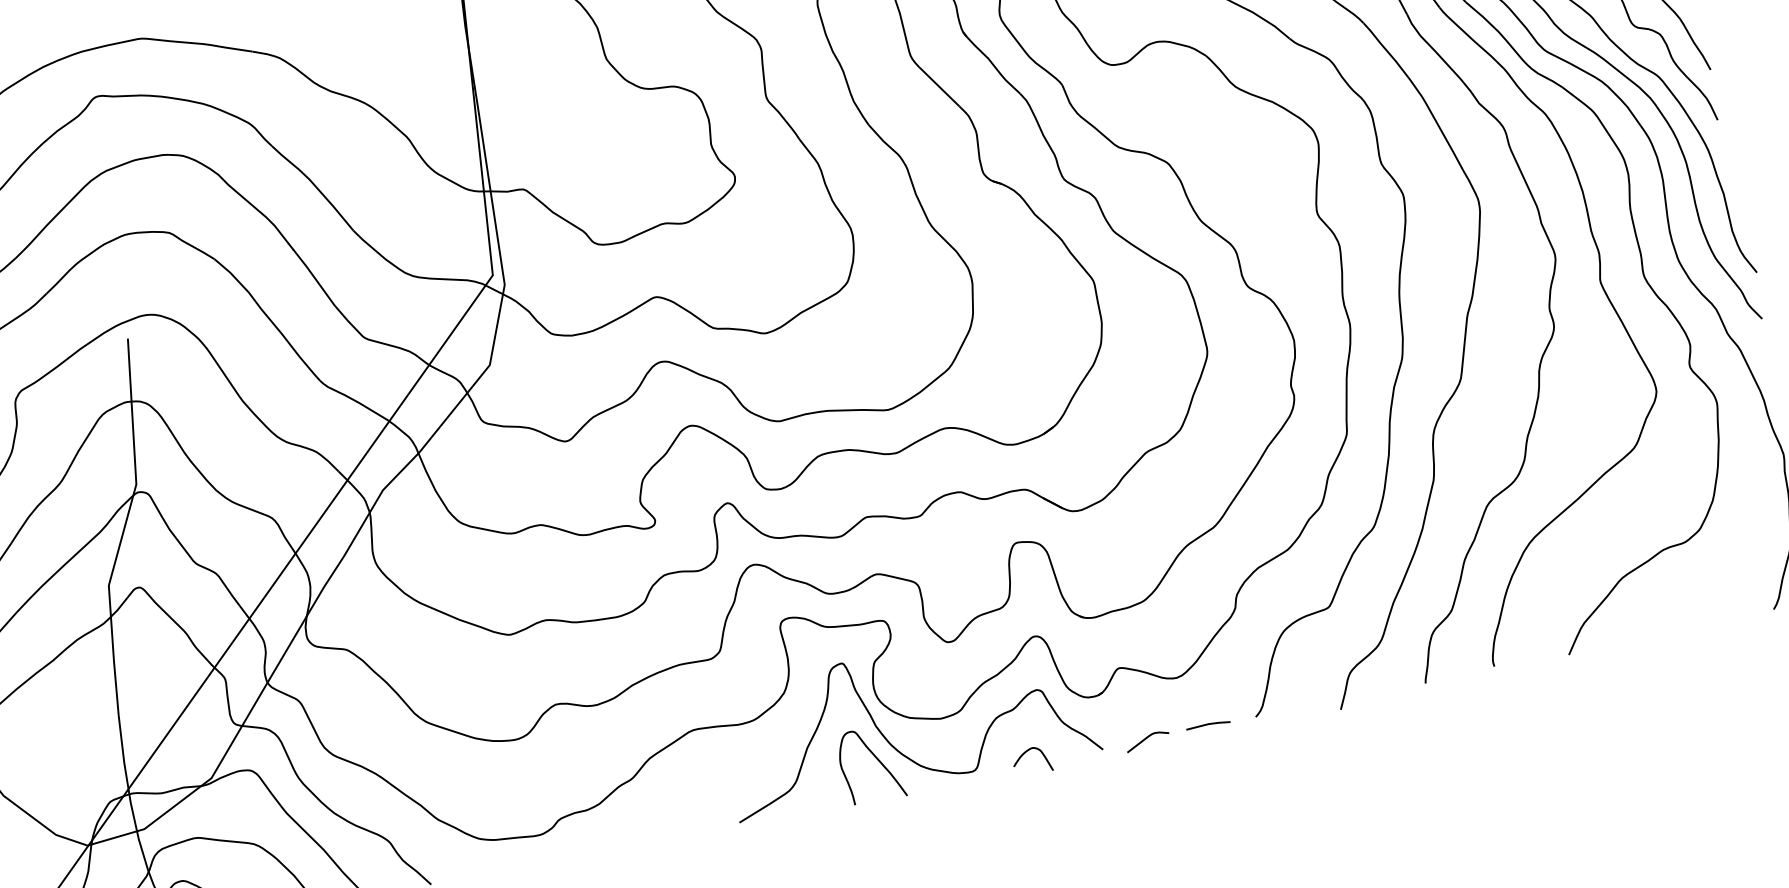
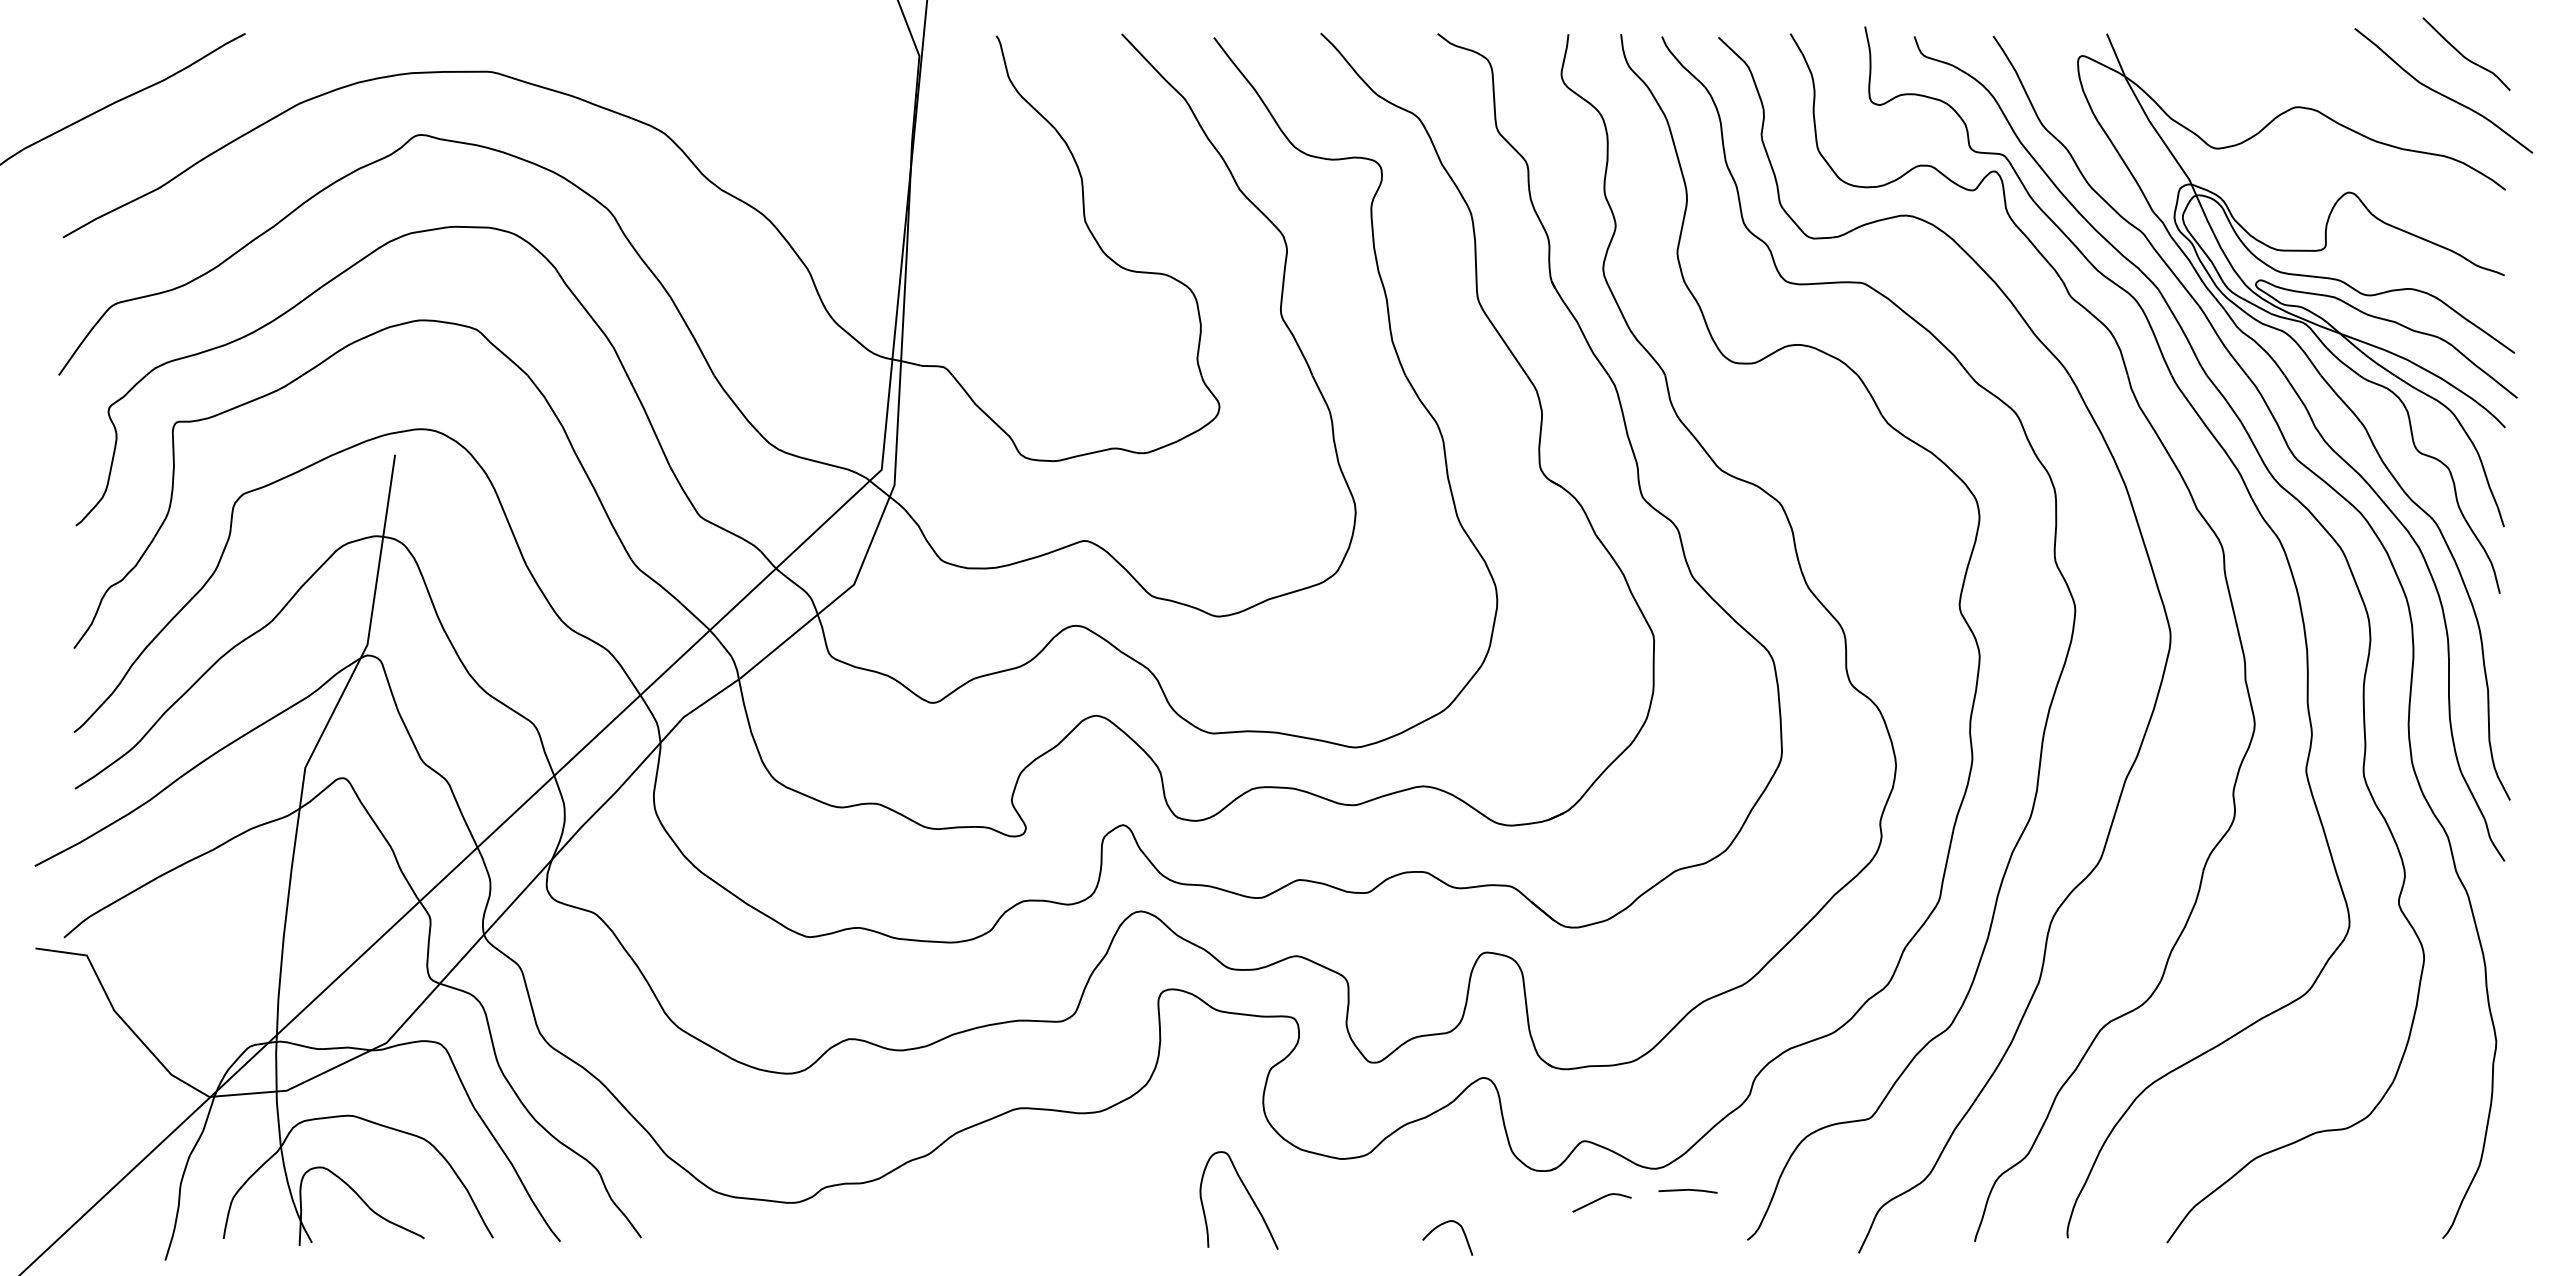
line: (1207, 724) -> (1687, 1190), moved
curve: (885, 737) -> (1265, 1168), removed
curve: (1145, 739) -> (1599, 1200), moved

